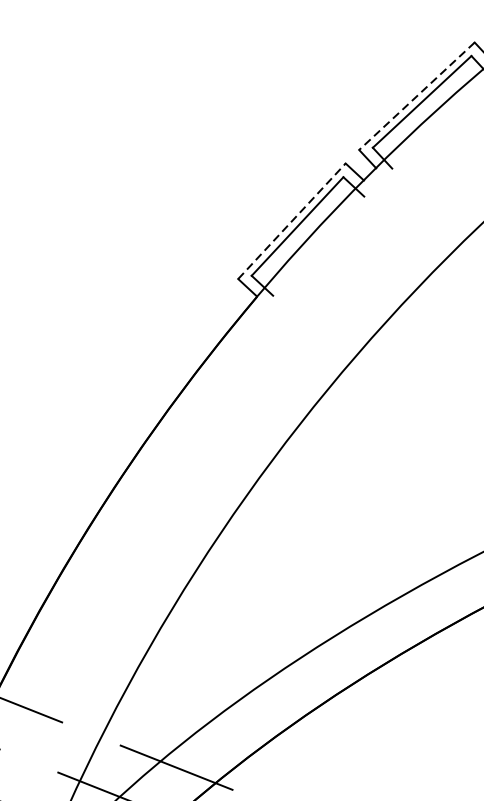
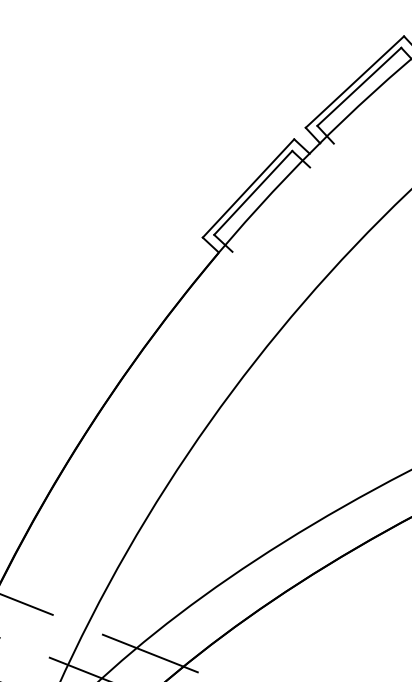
line: (416, 96) -> (354, 82), dashed -> solid
line: (291, 221) -> (248, 188), dashed -> solid

